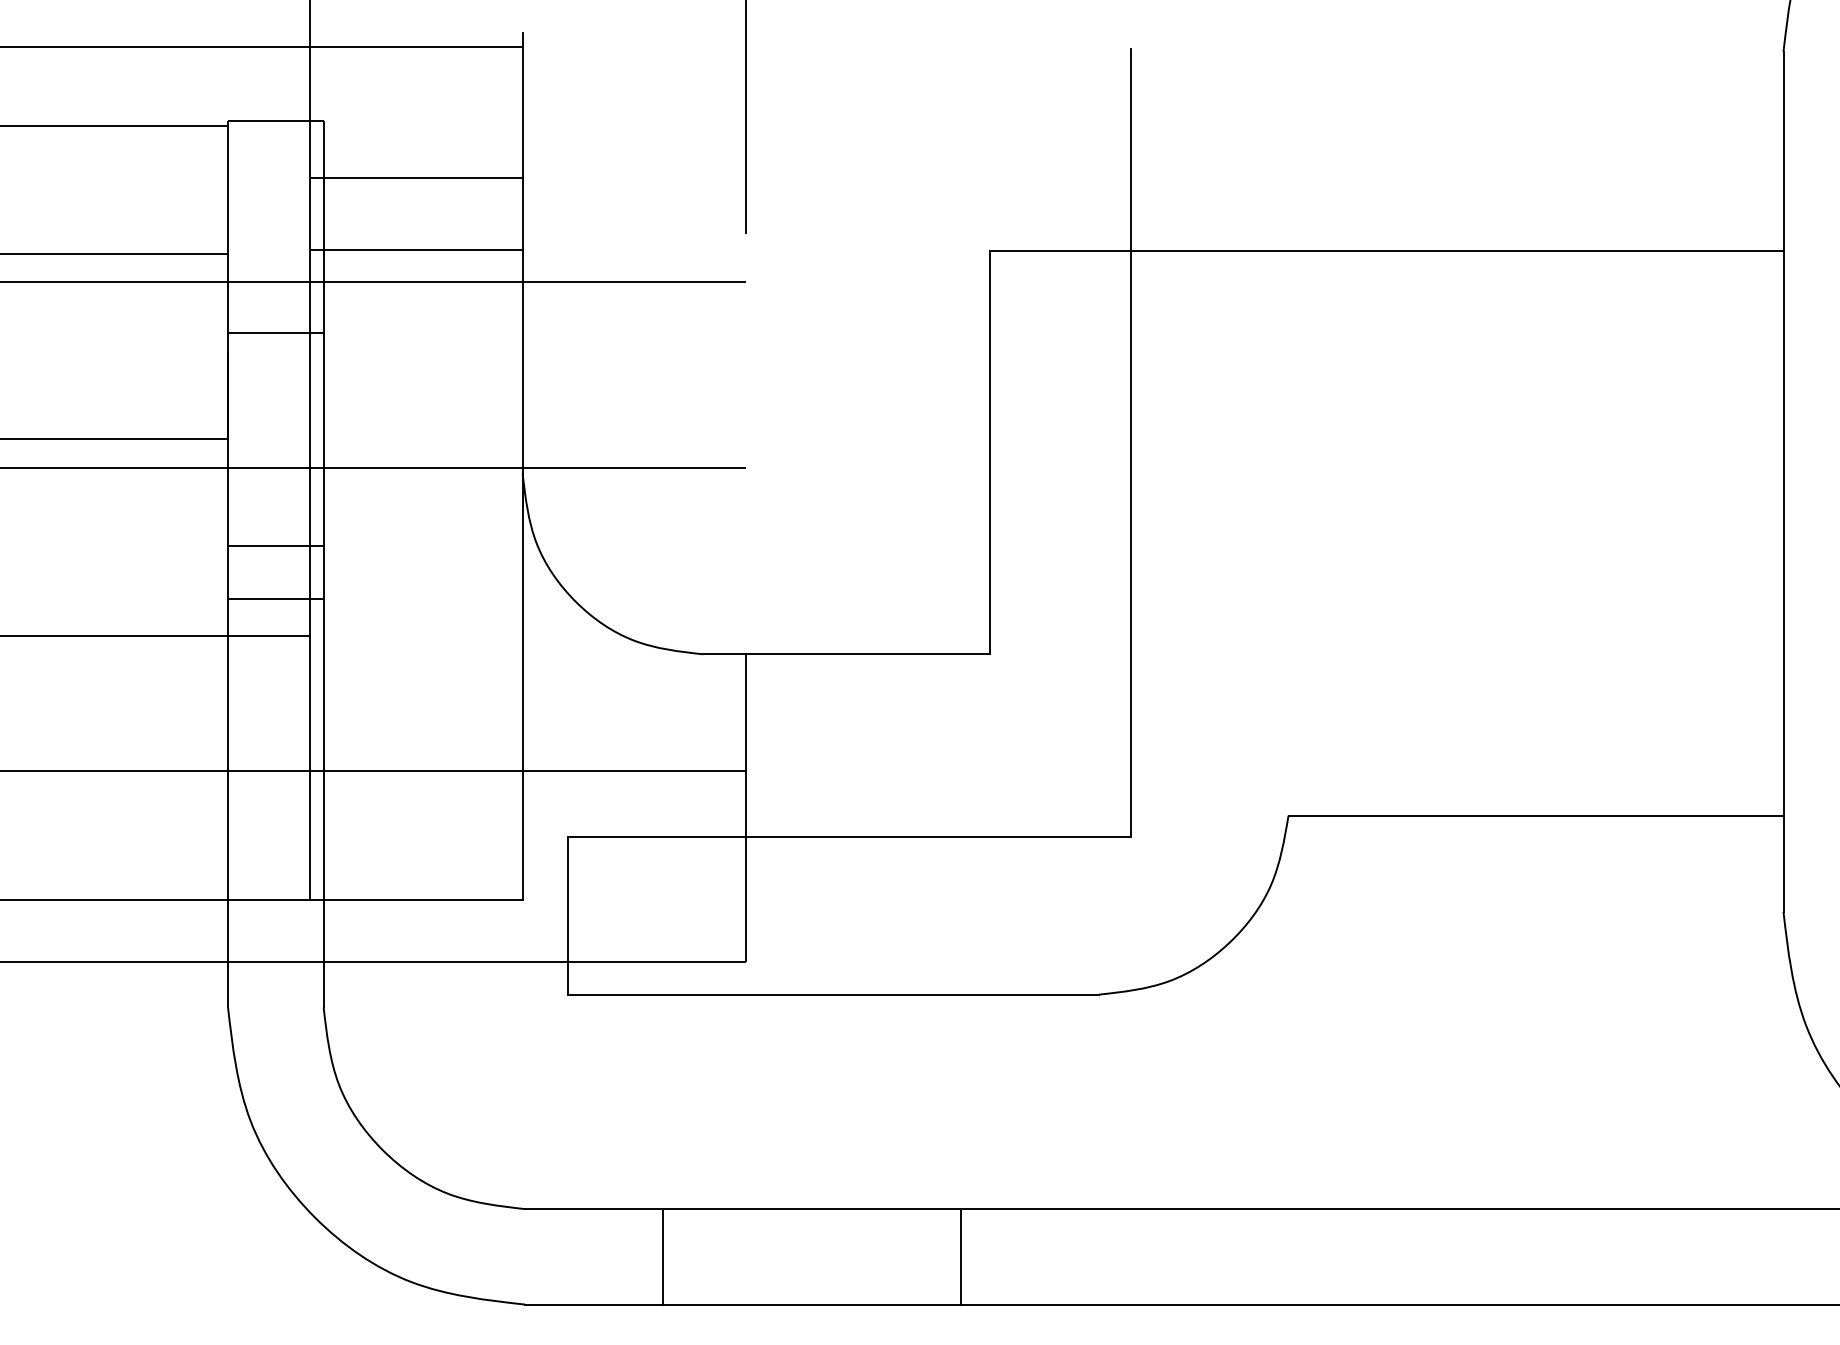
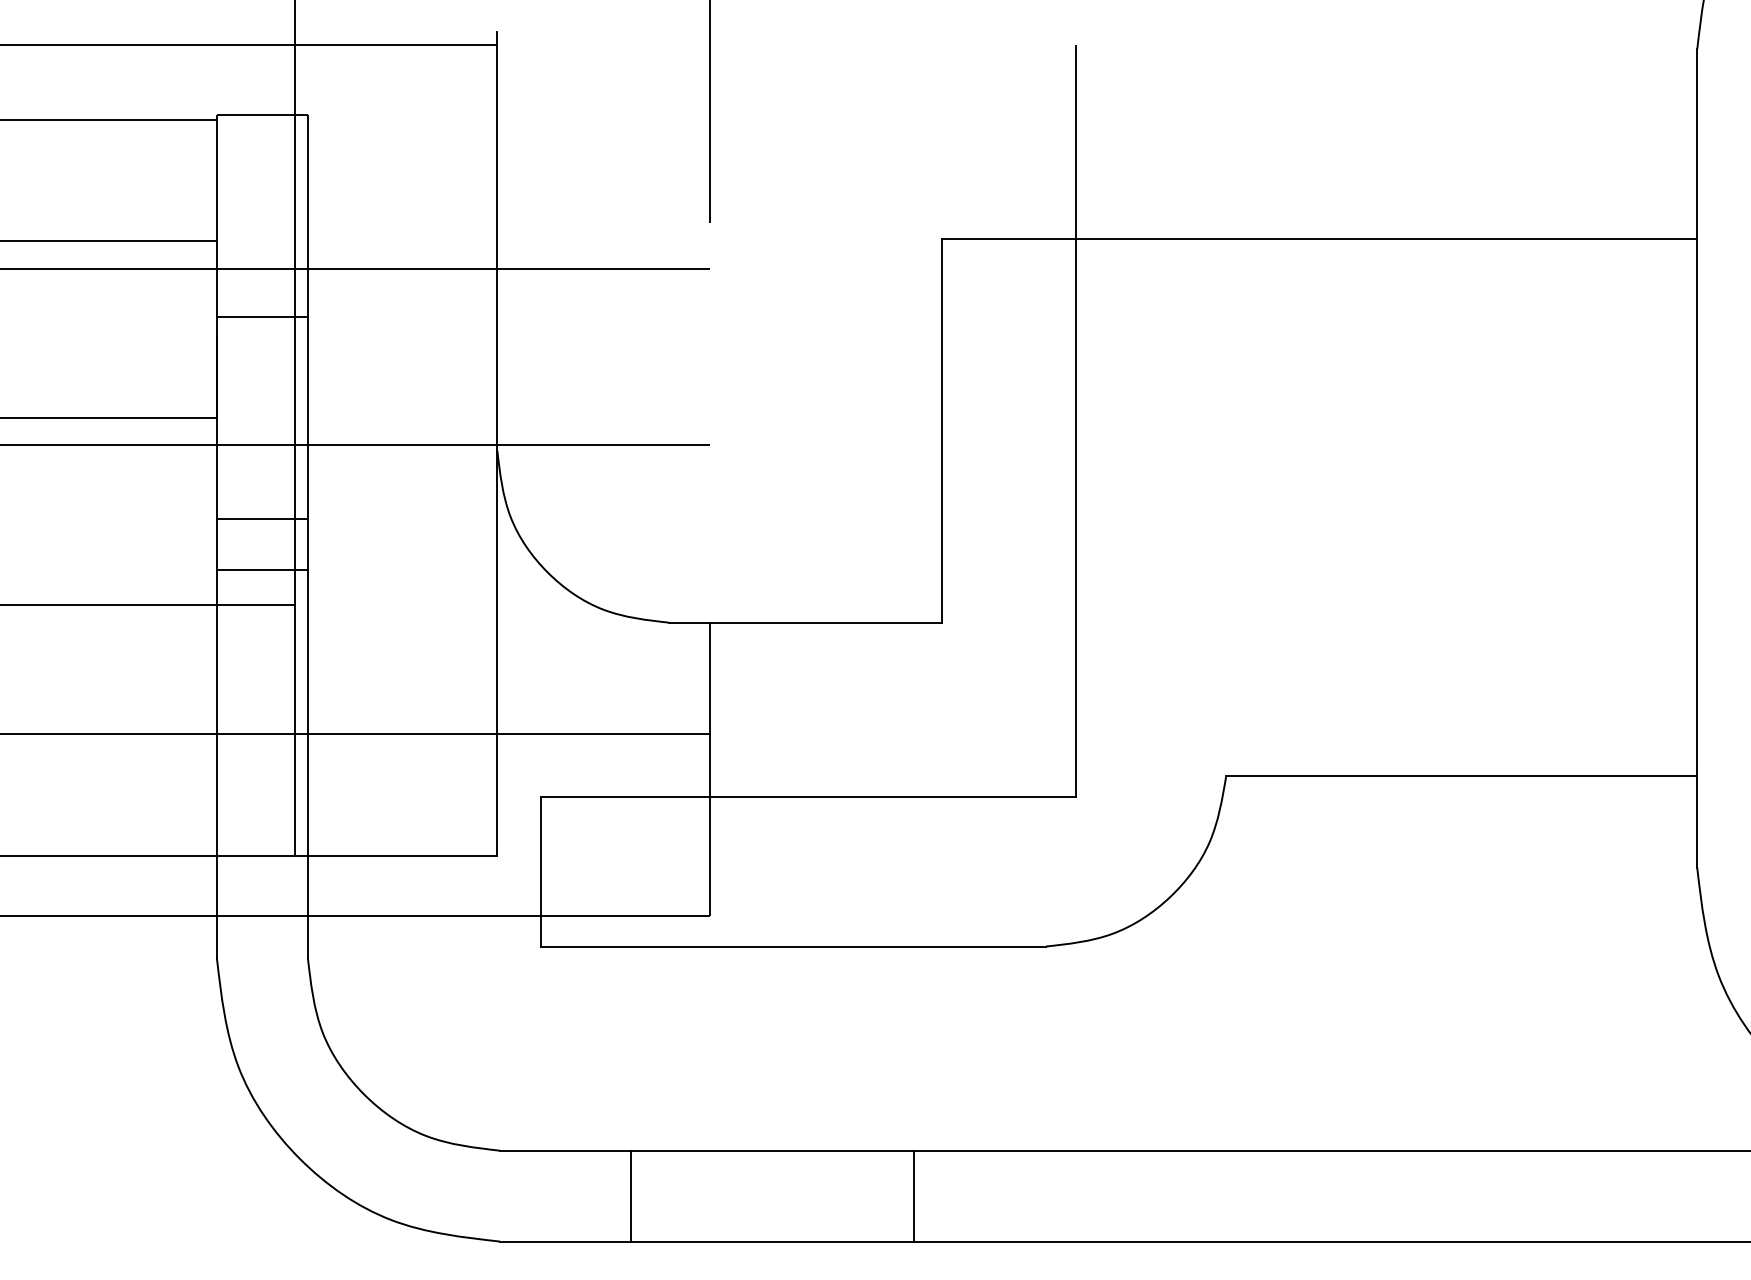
line: (416, 178) -> (396, 169), removed
line: (416, 250) -> (396, 238), removed

